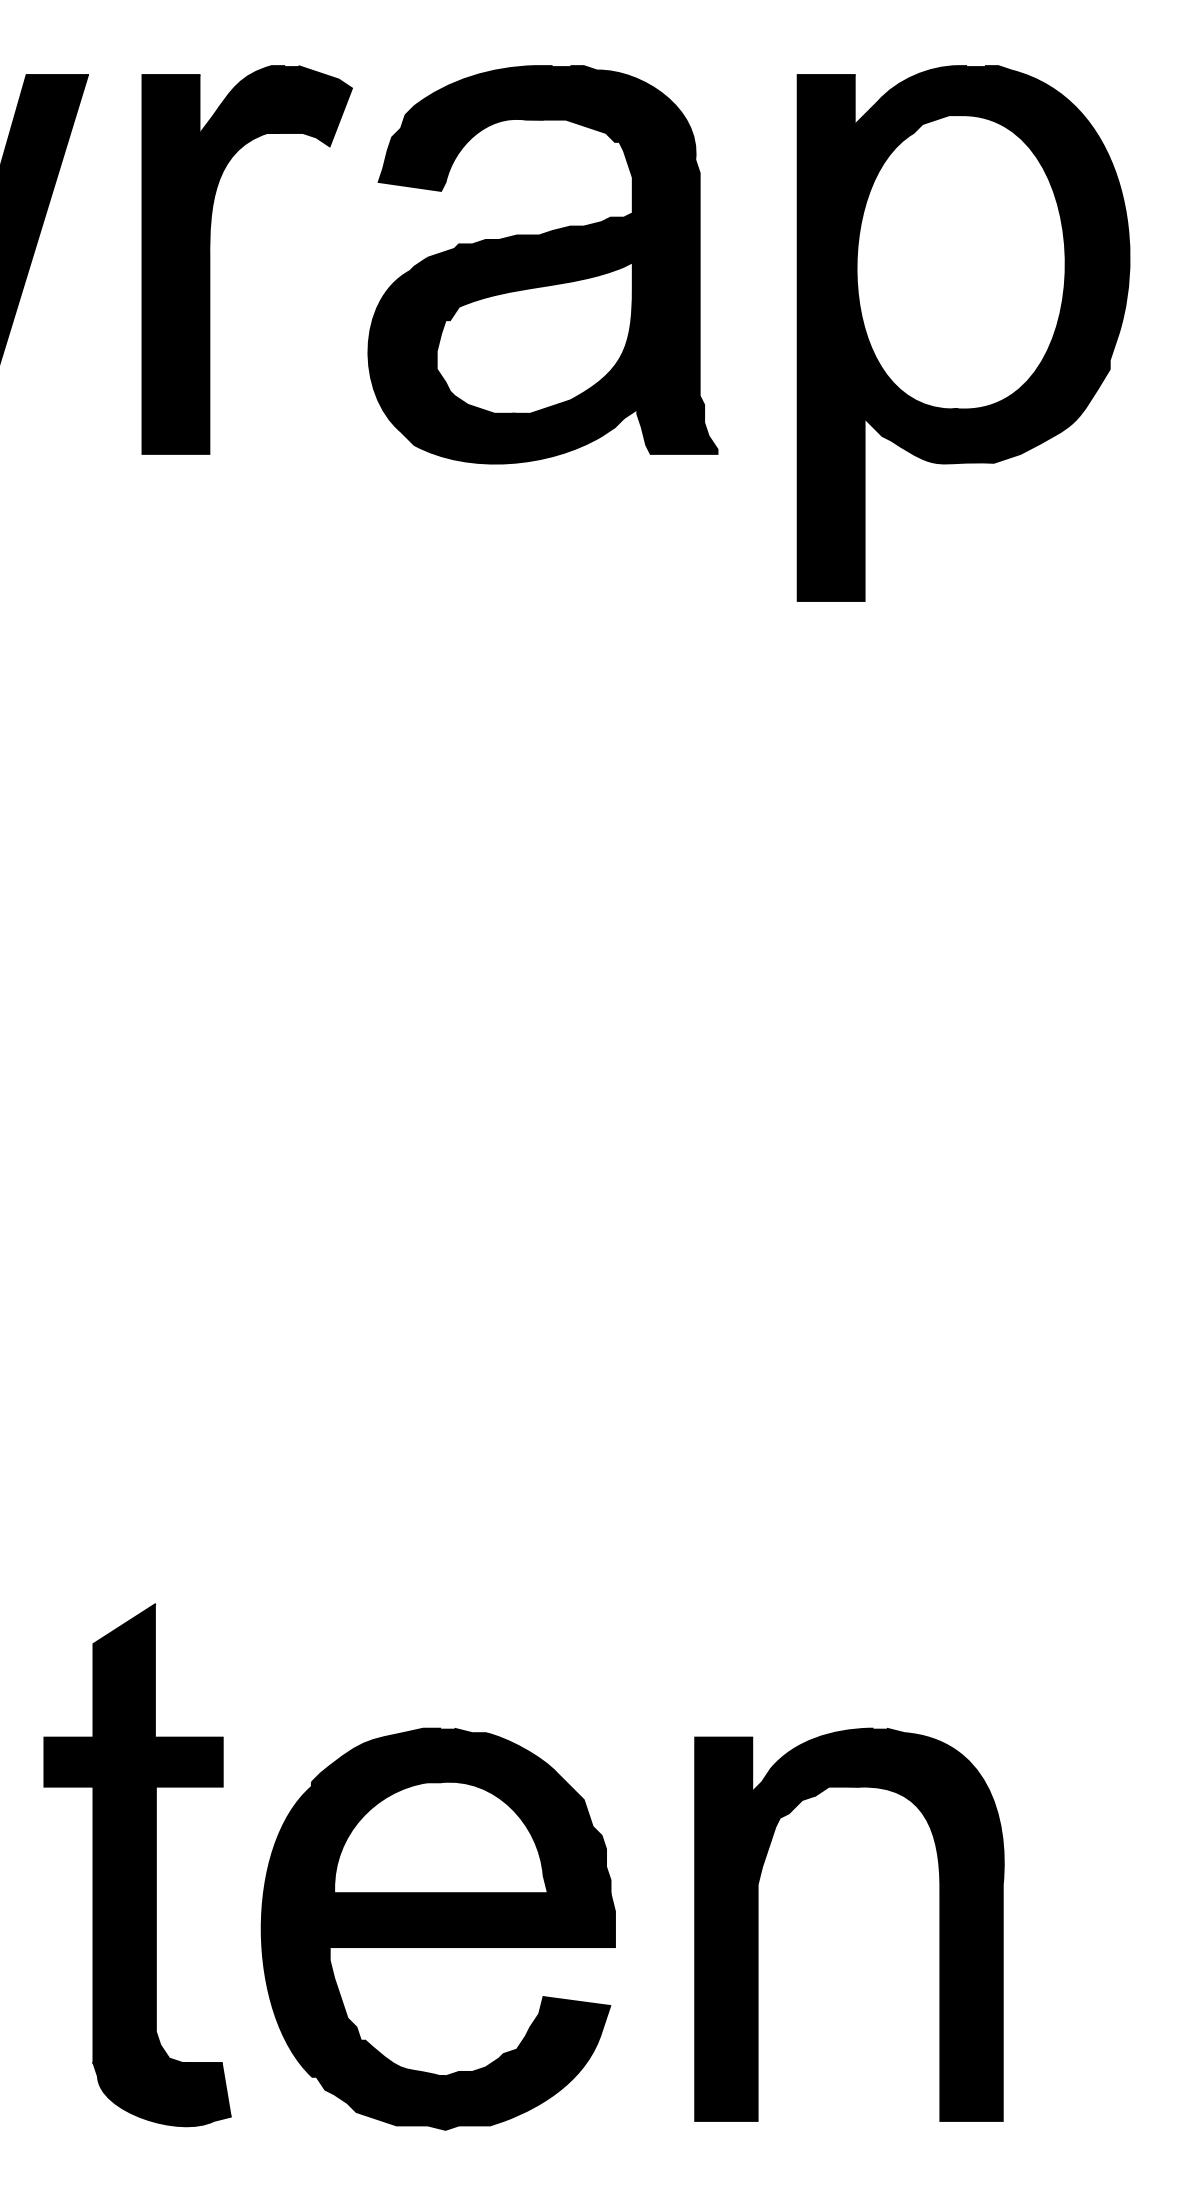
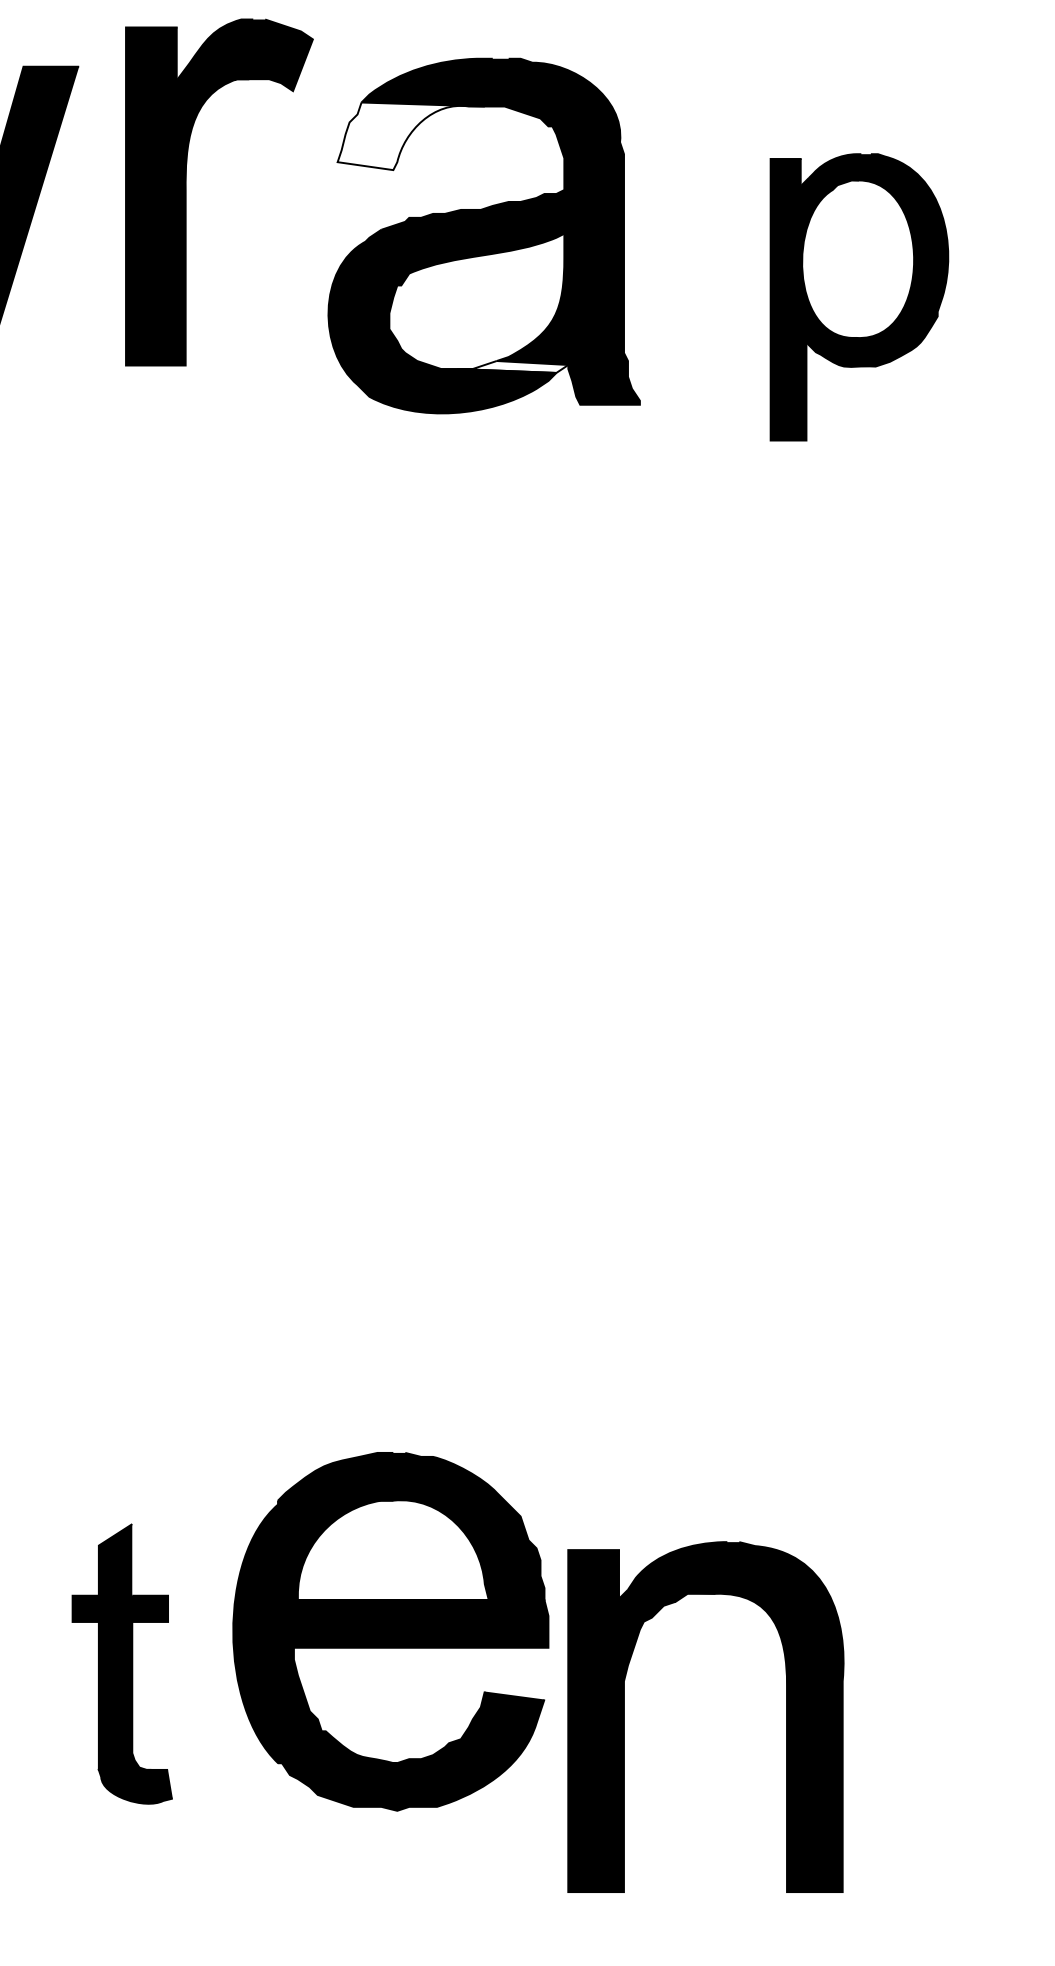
fill: (460, 152) -> (410, 135), removed
part: (210, 259) -> (186, 192), moved
part: (963, 333) -> (859, 297), size x0.6
fill: (574, 411) -> (512, 366), removed
part: (137, 1865) -> (122, 1664), size x0.6
part: (939, 1924) -> (786, 1716), moved
part: (437, 1928) -> (390, 1631), moved

